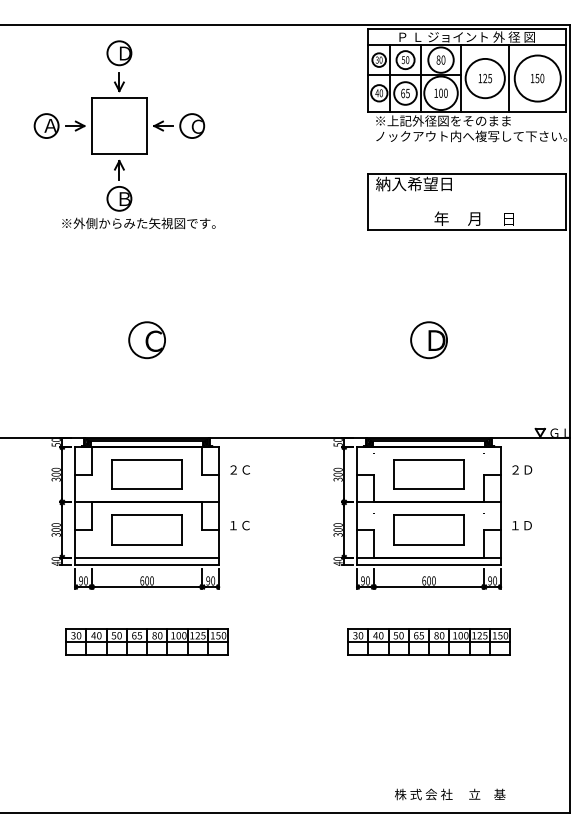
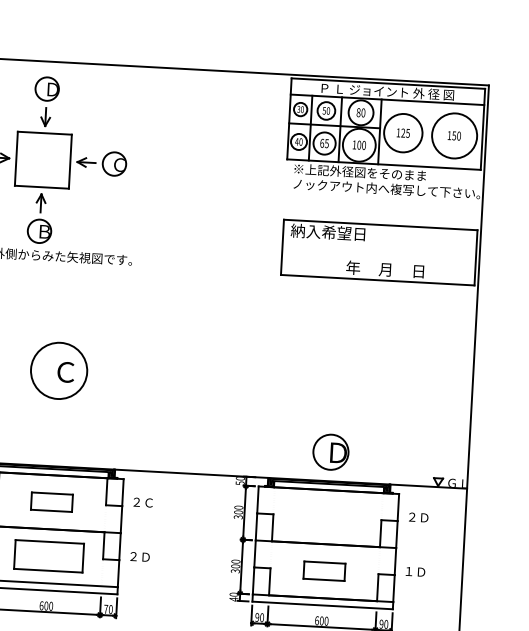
line: (509, 78) -> (426, 134), removed
circle: (147, 340) -> (59, 371), size x1.6
part: (428, 340) -> (330, 452), moved
part: (146, 474) -> (51, 502), size x0.6
part: (428, 474) -> (326, 516), removed
text: (239, 525) -> (139, 556), １Ｃ -> ２Ｄ
part: (428, 529) -> (323, 570), size x0.6
text: (208, 580) -> (106, 608), 90 -> 70

